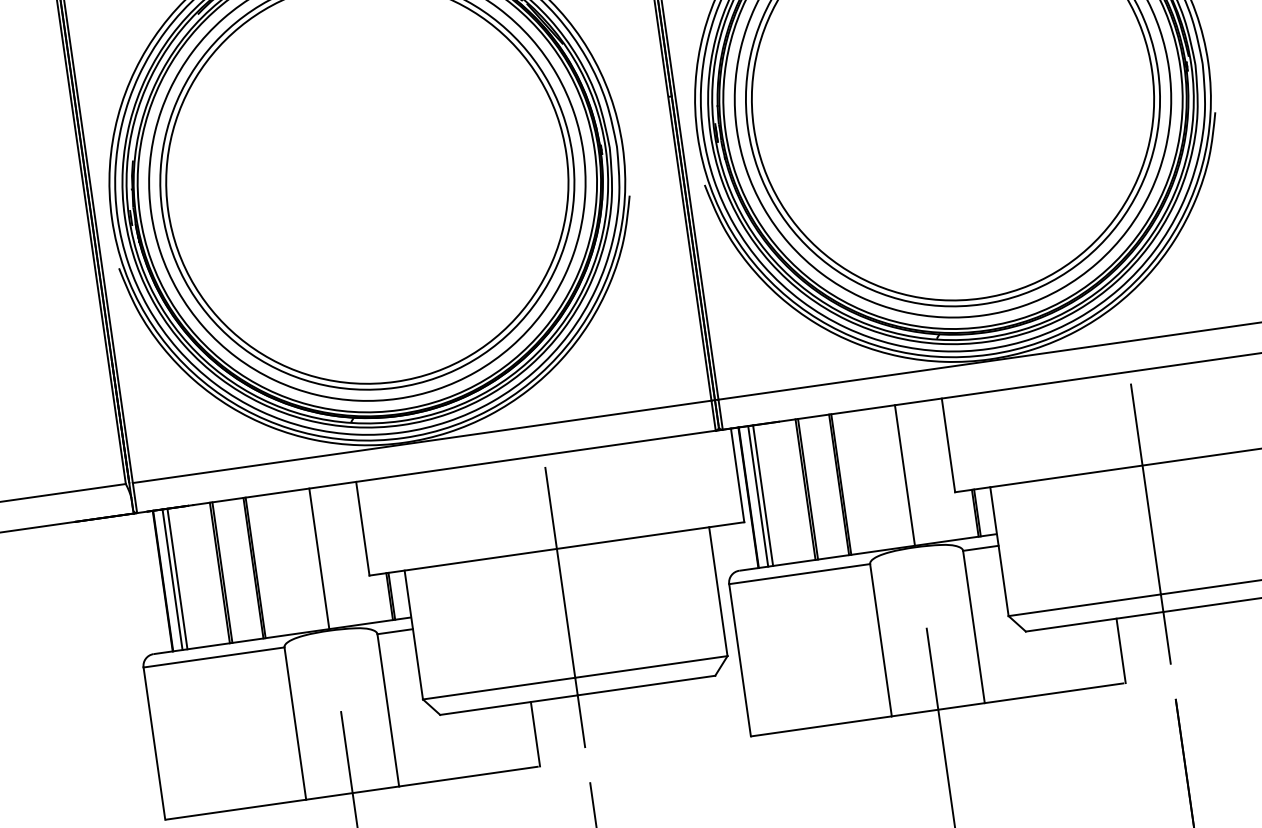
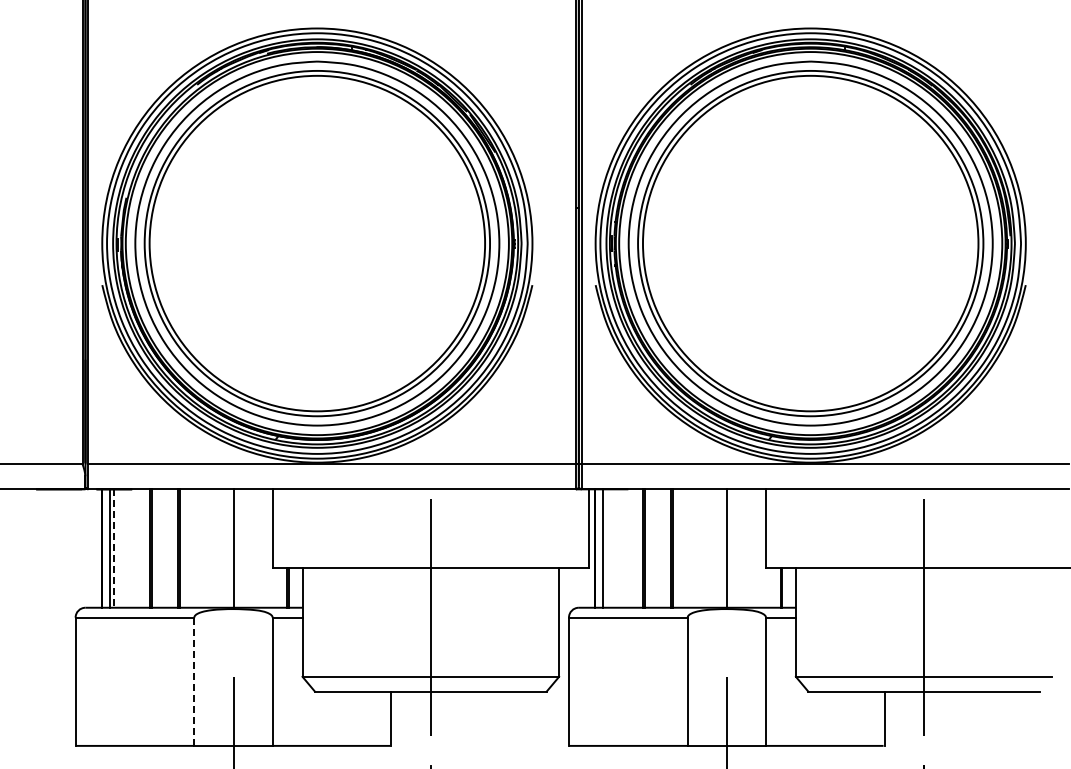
line: (763, 495) -> (607, 548), removed
line: (178, 580) -> (114, 549), solid -> dashed
line: (295, 724) -> (194, 682), solid -> dashed

